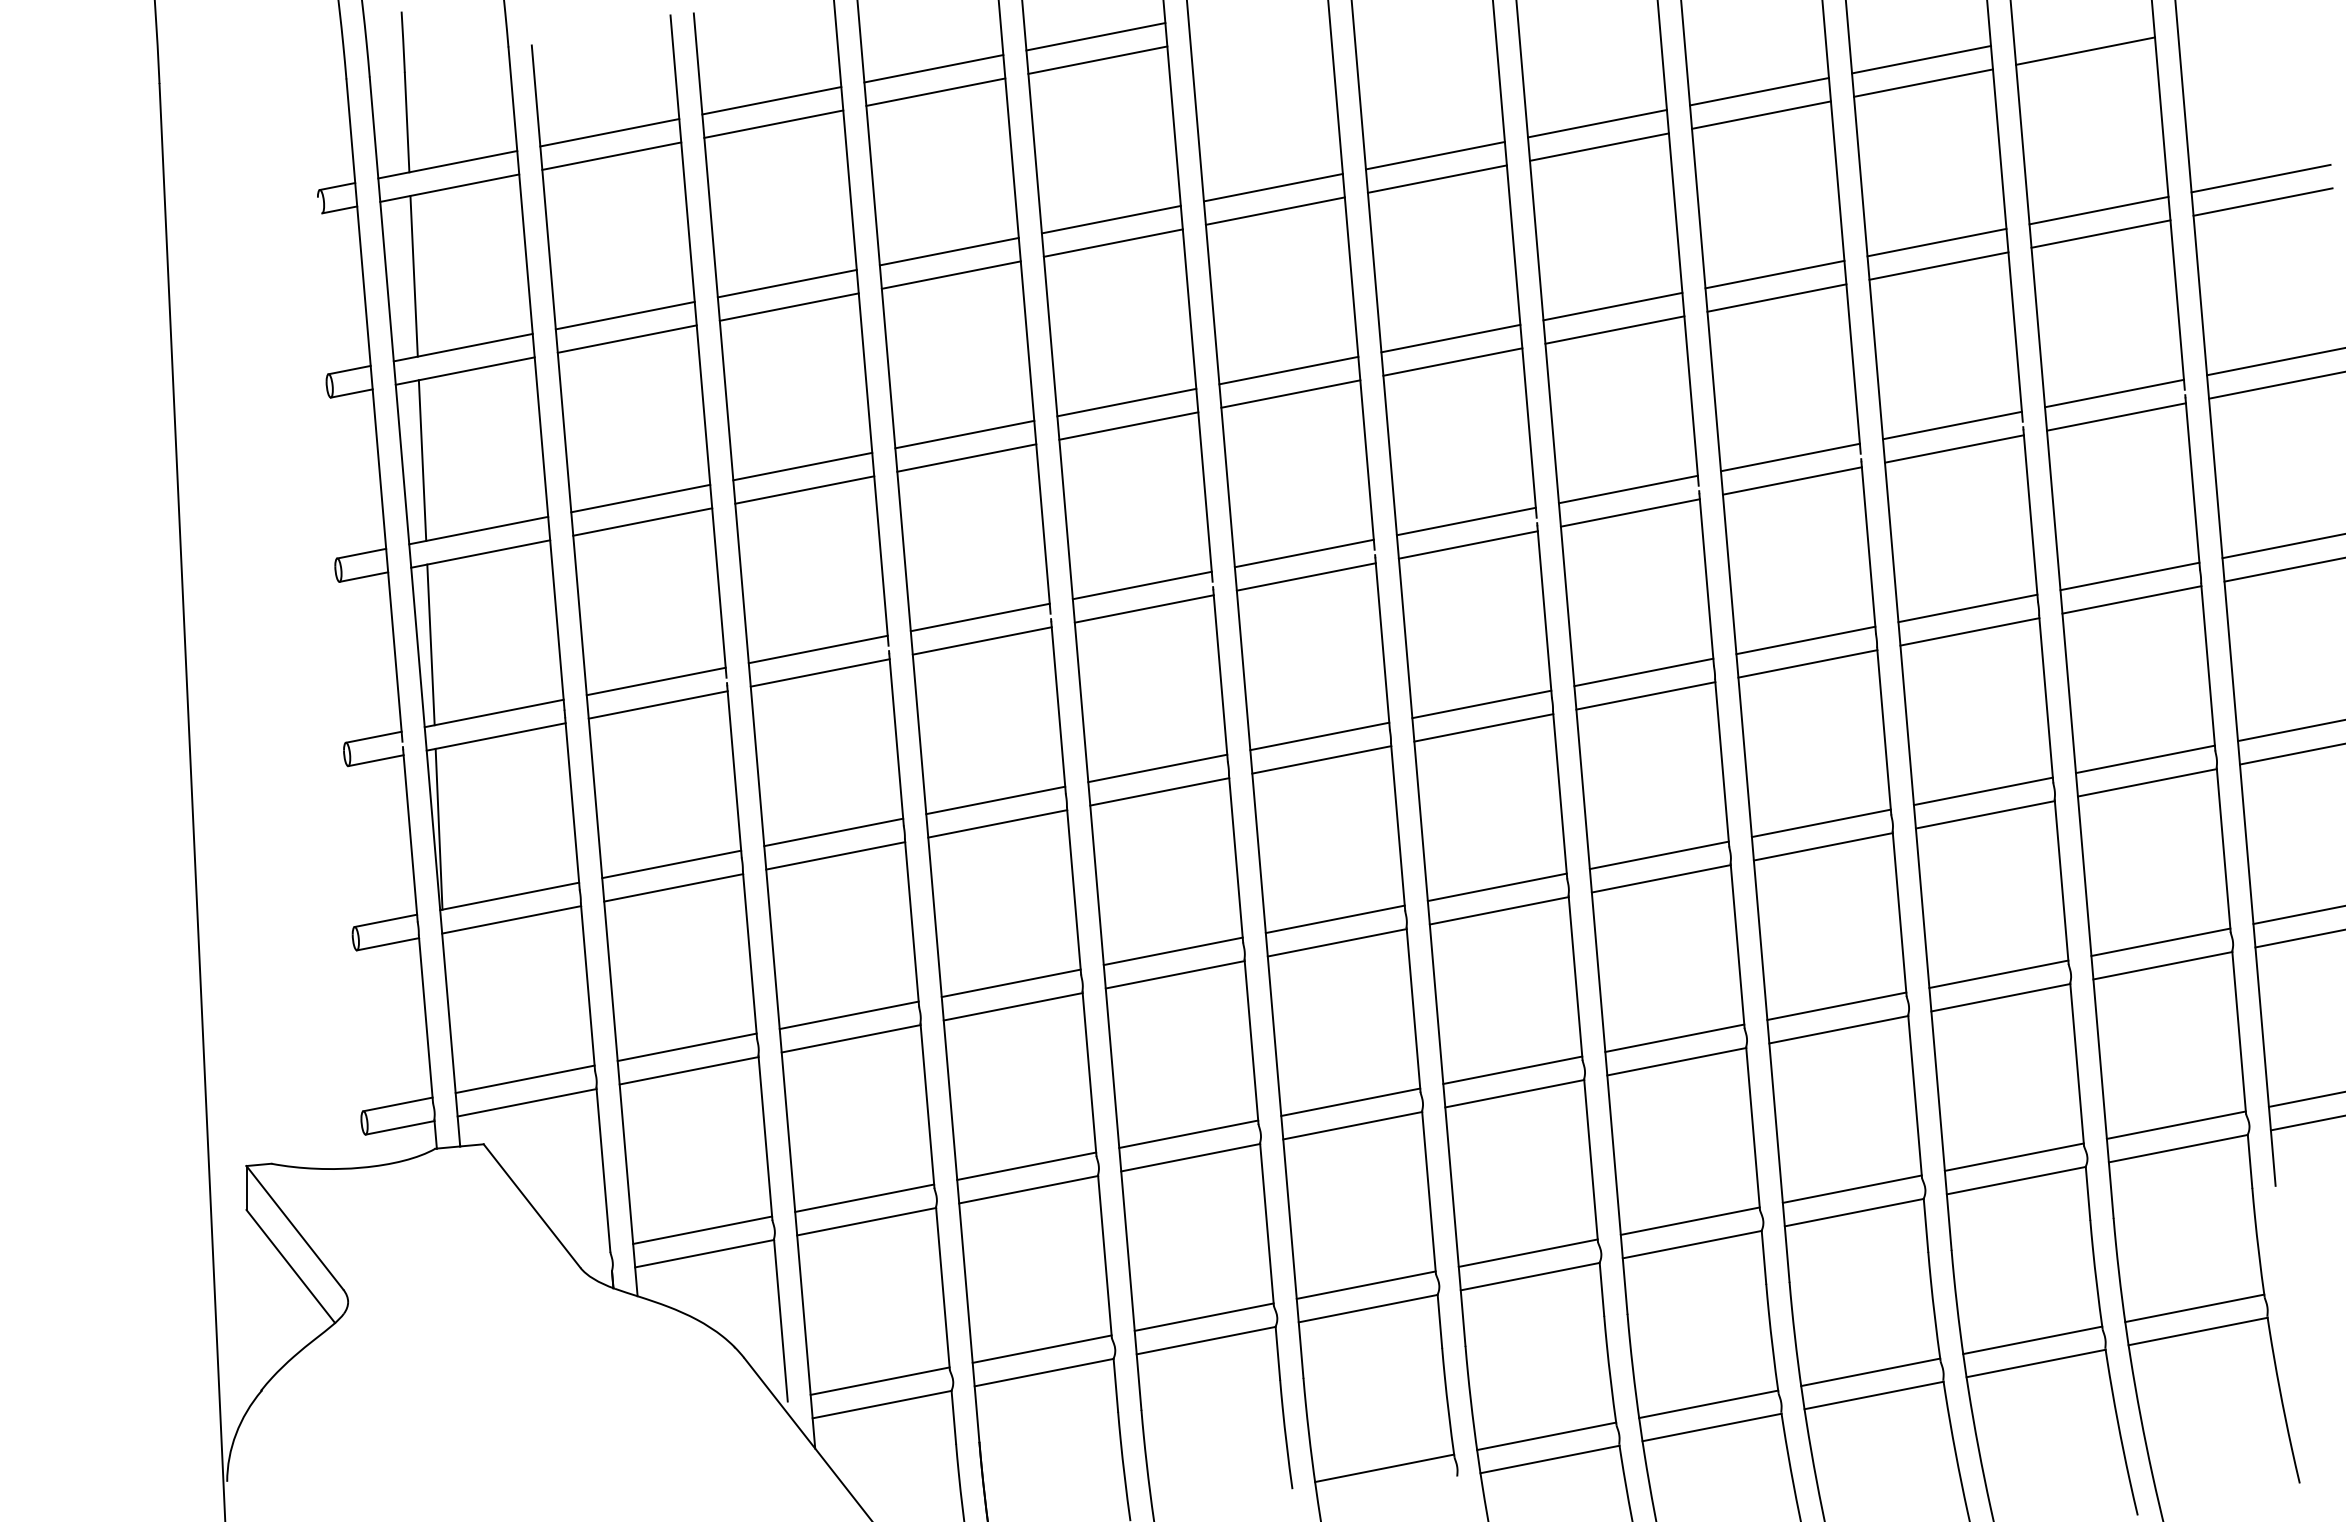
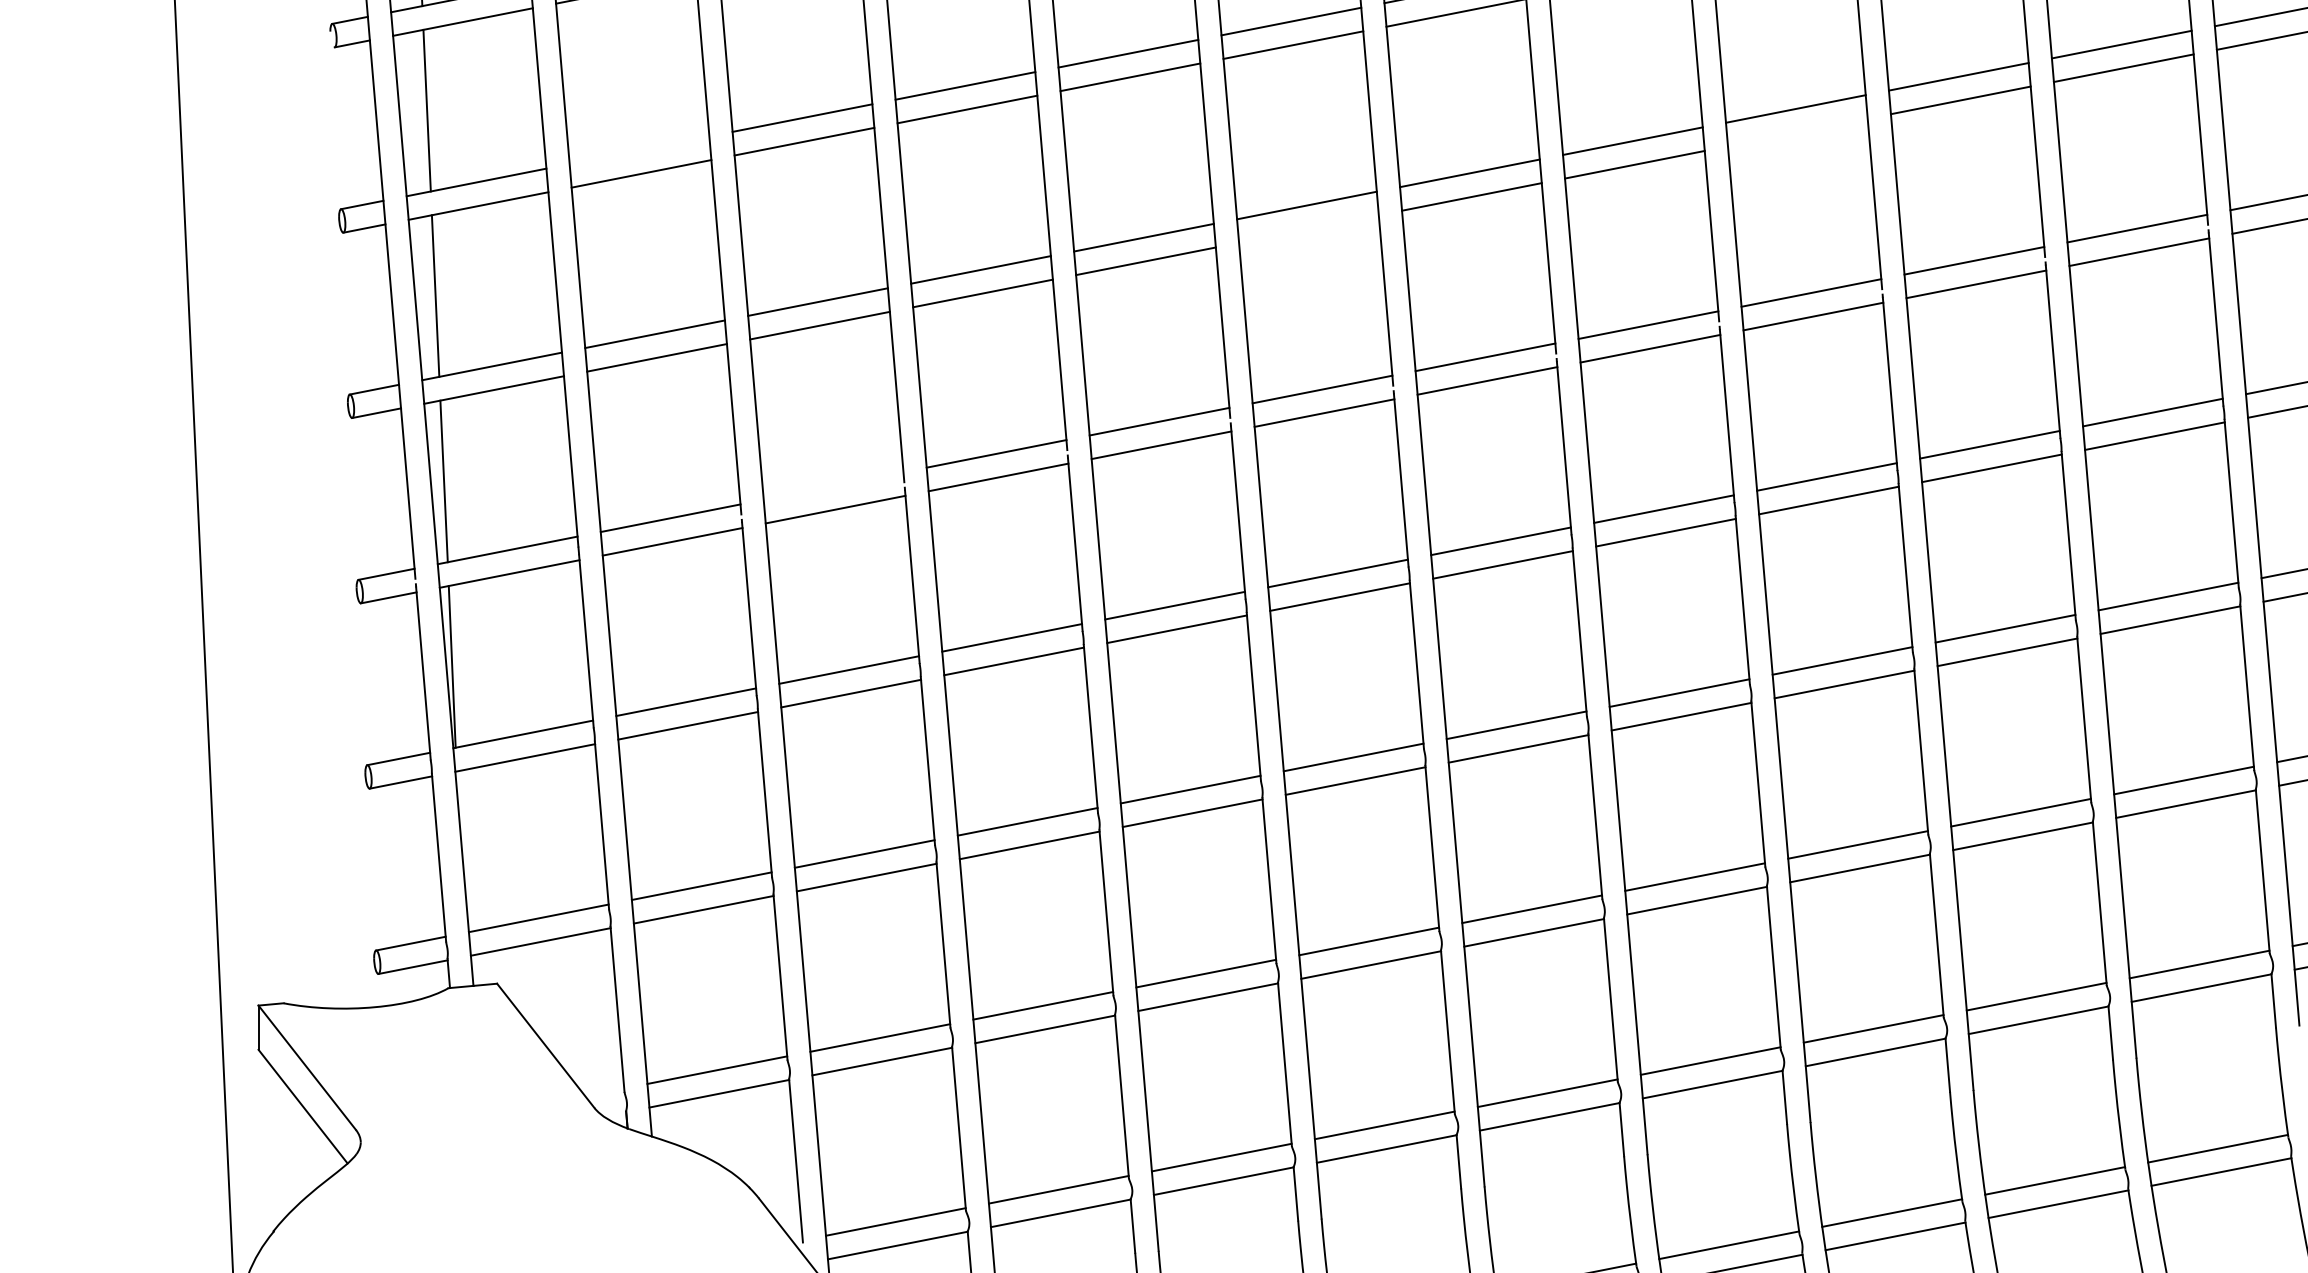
line: (1776, 297) -> (1797, 132), removed
line: (624, 315) -> (638, 150), removed
line: (1290, 393) -> (1308, 228), removed
line: (817, 649) -> (832, 486), removed

